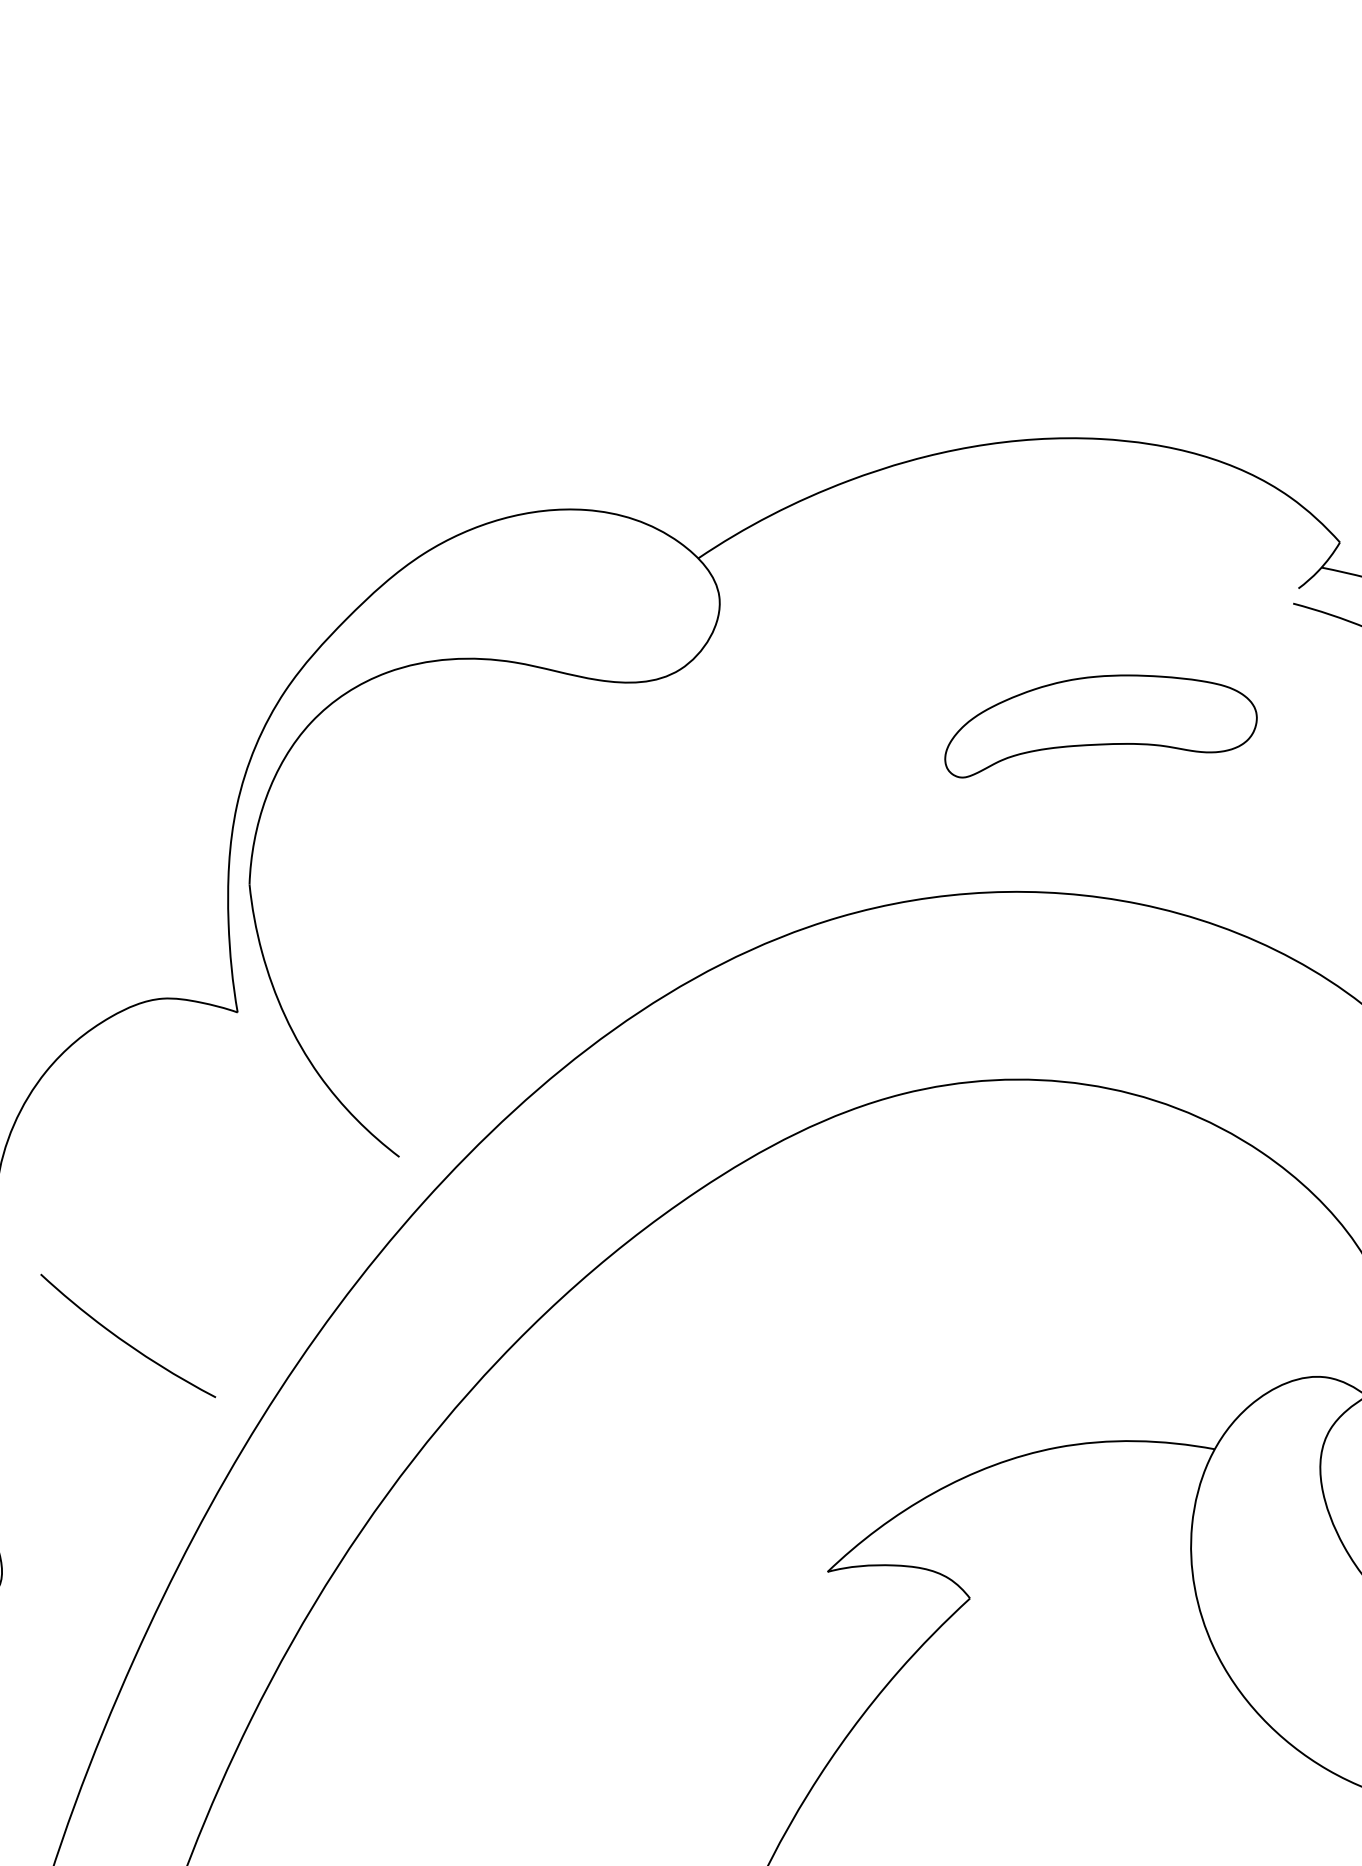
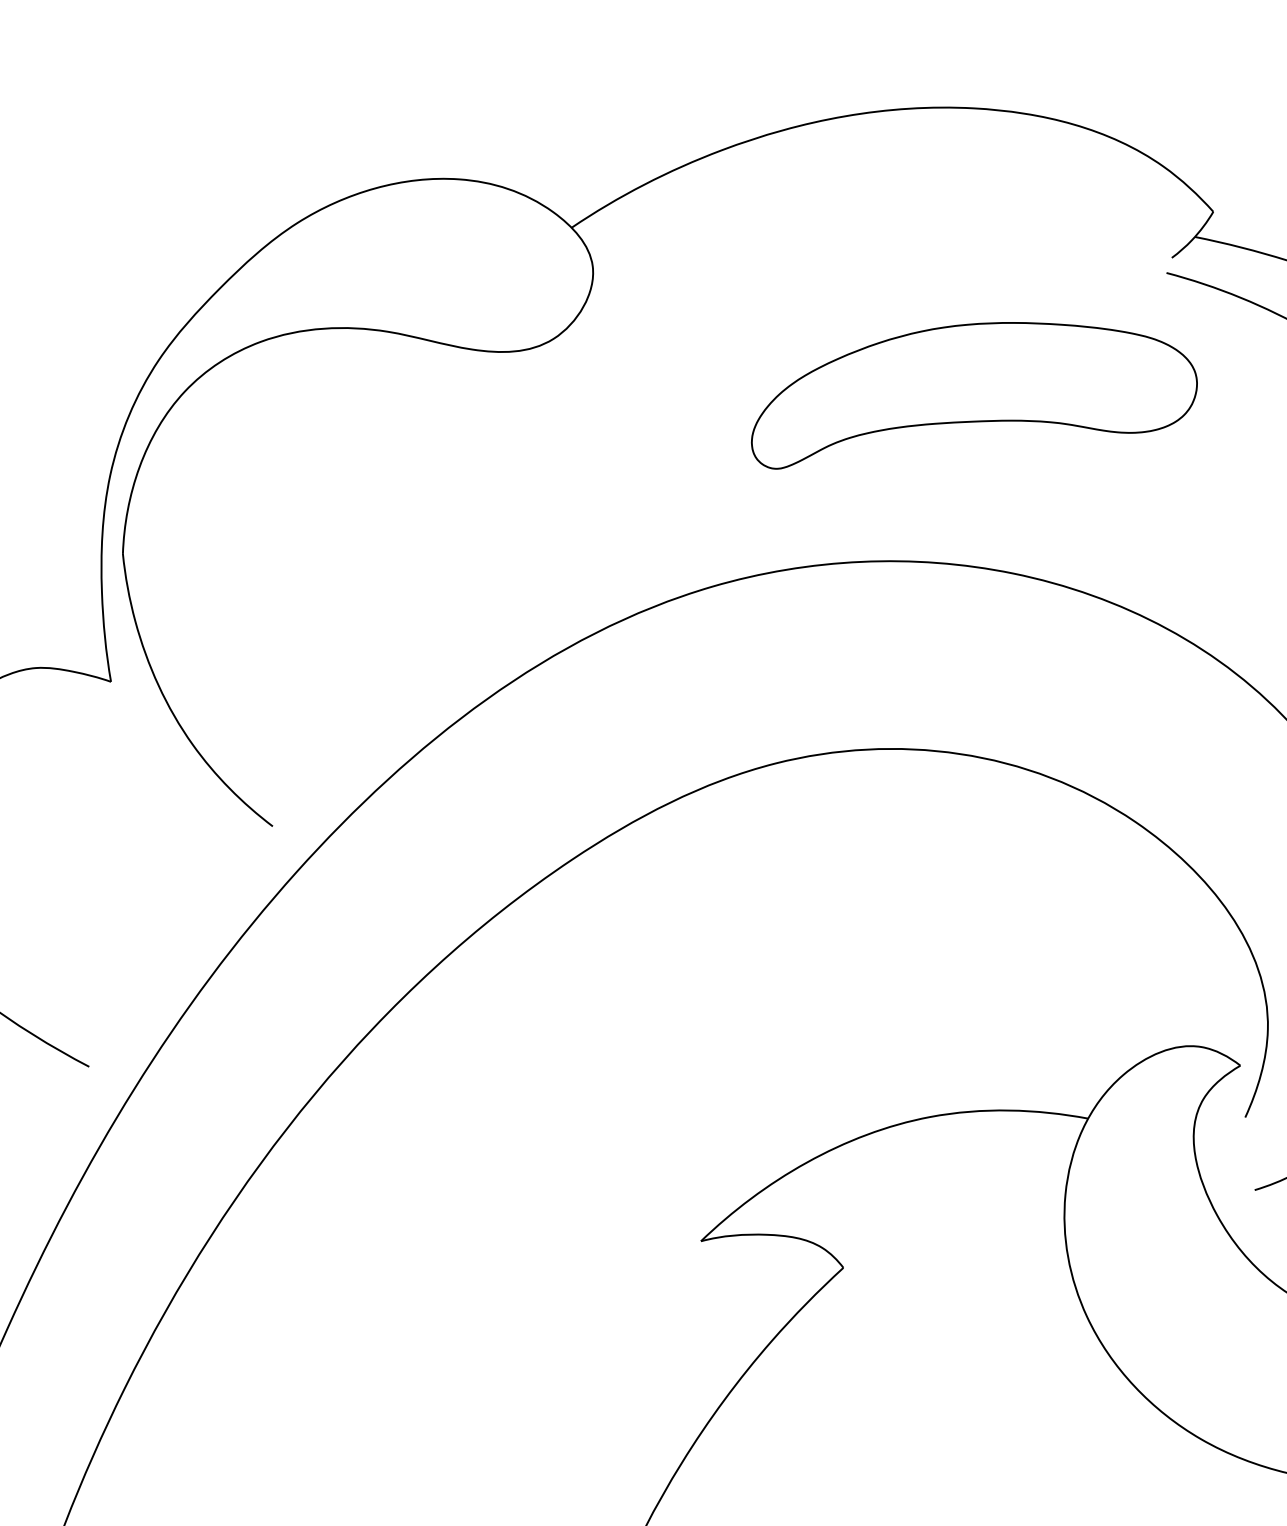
part: (1100, 726) -> (973, 395), size x1.43

